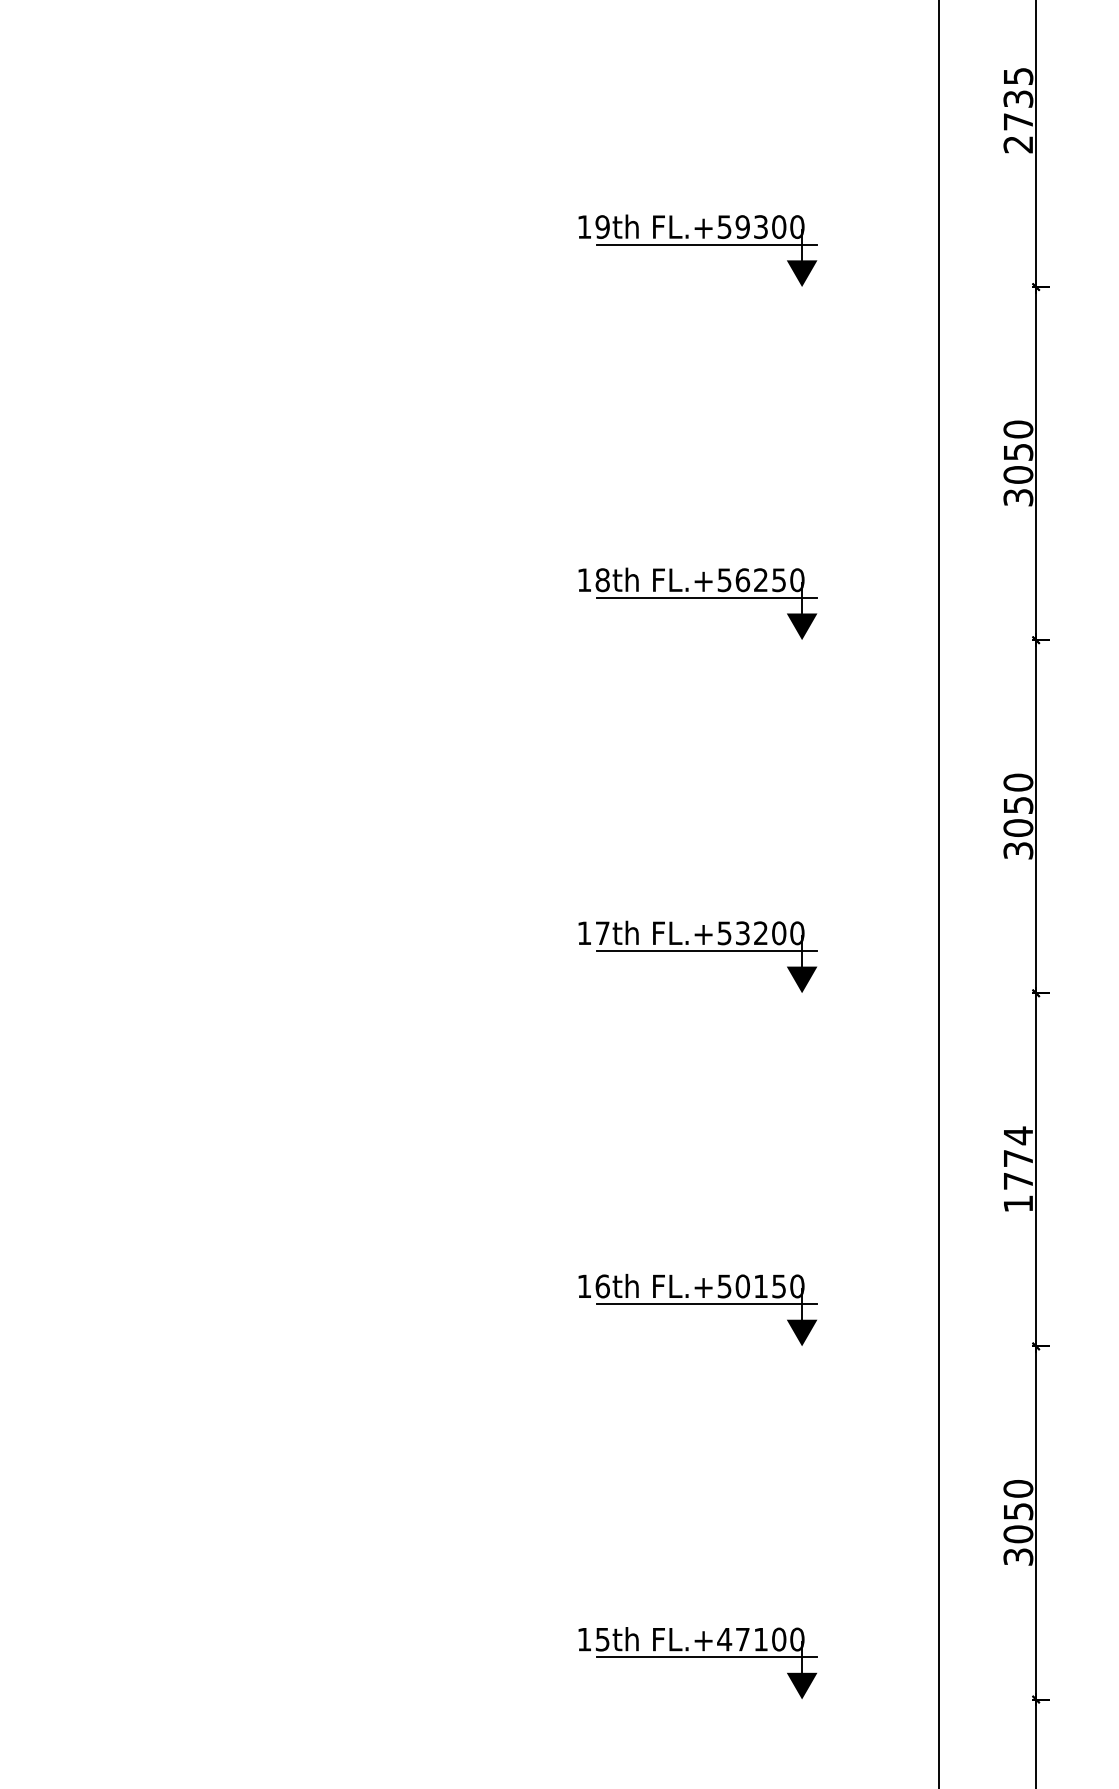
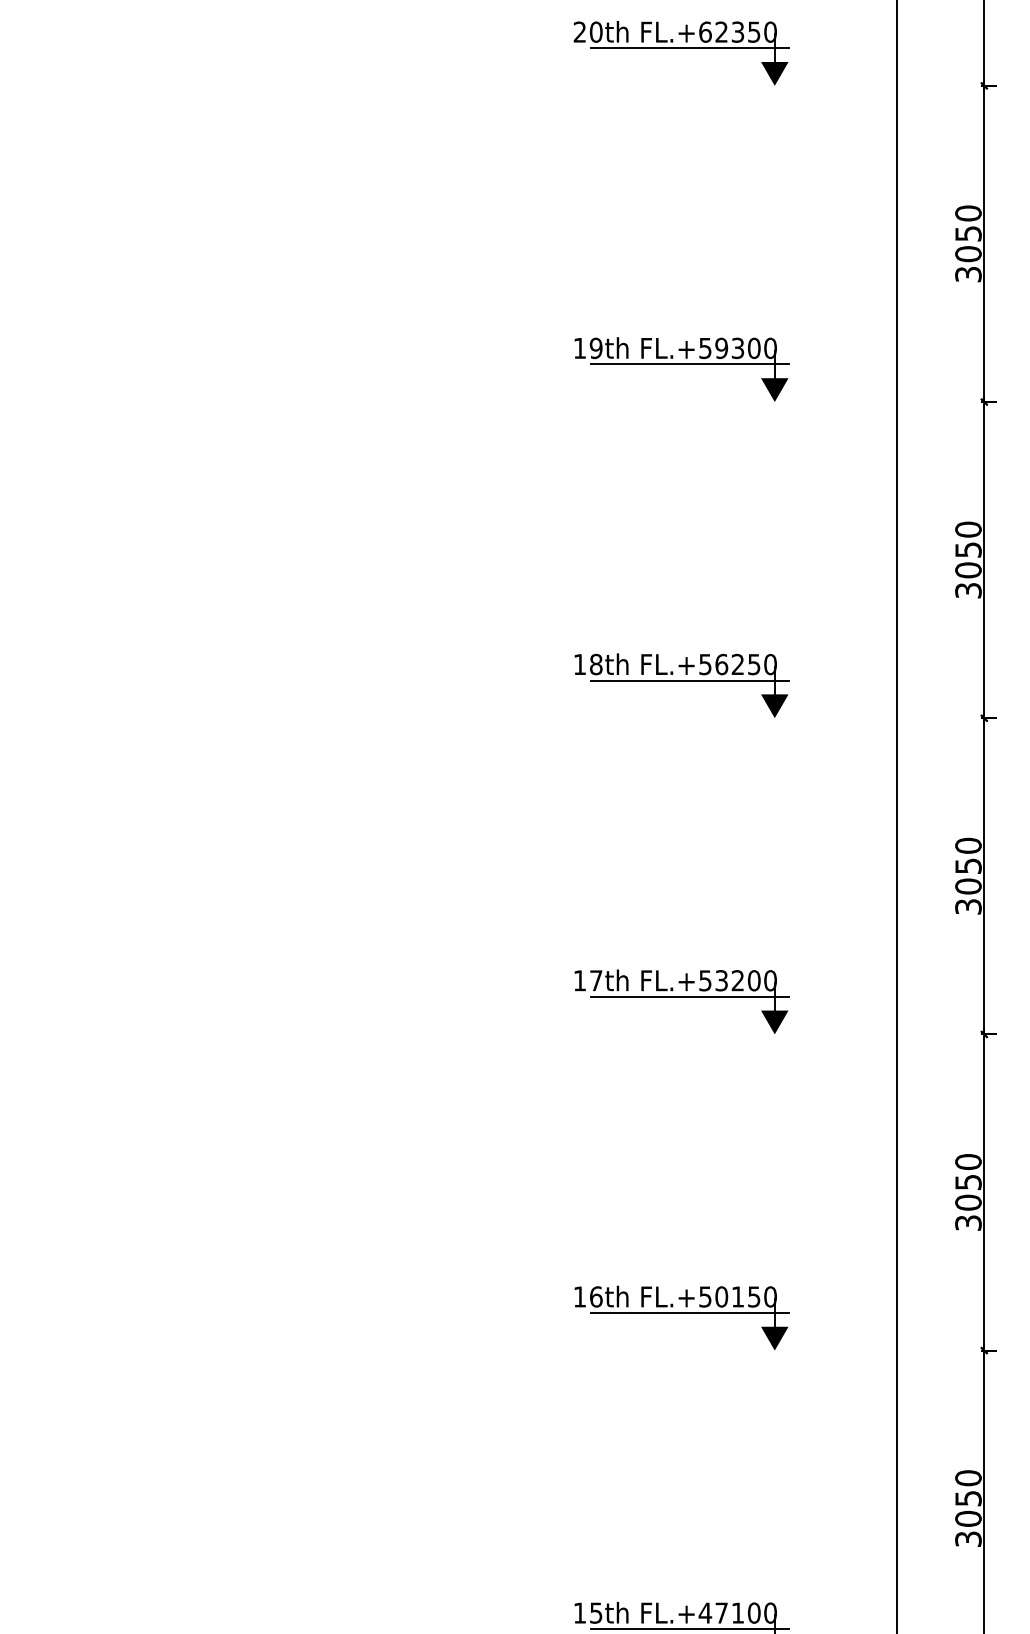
text: (1018, 109) -> (968, 243), 2735 -> 3050
text: (1018, 1168) -> (968, 1191), 1774 -> 3050

